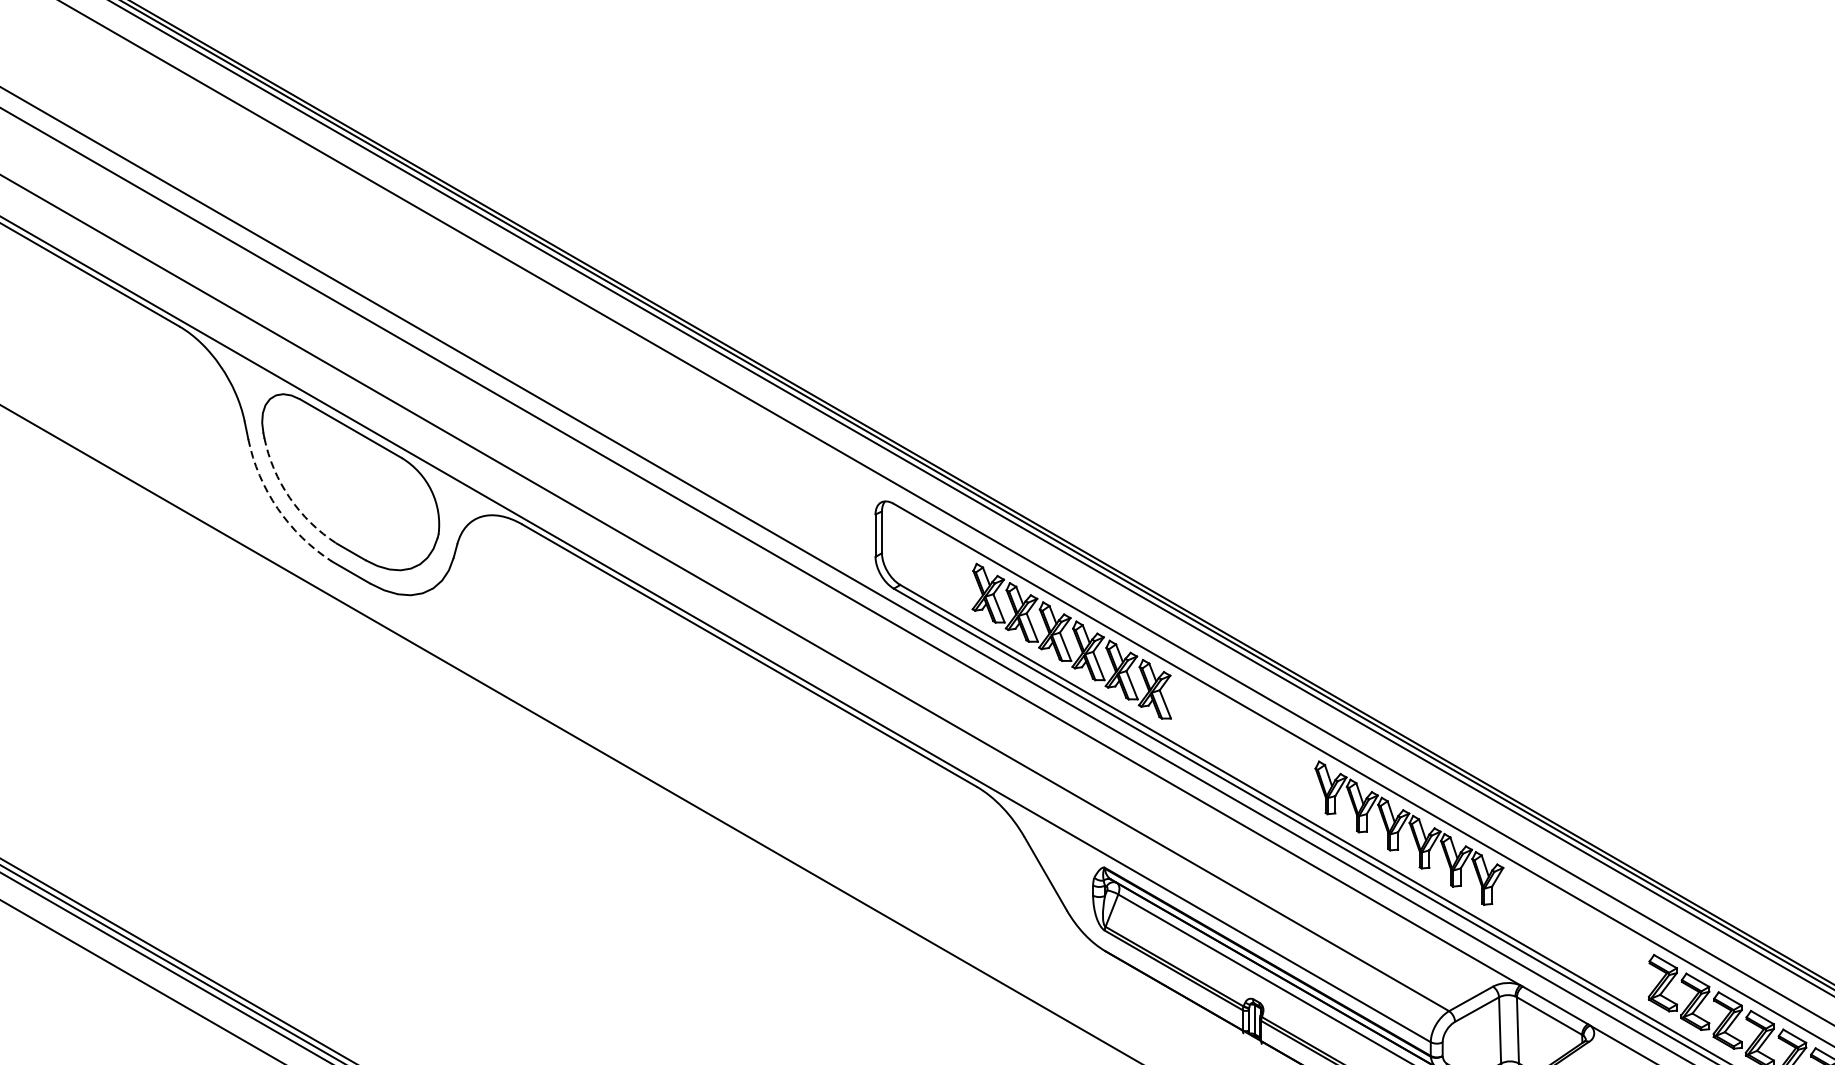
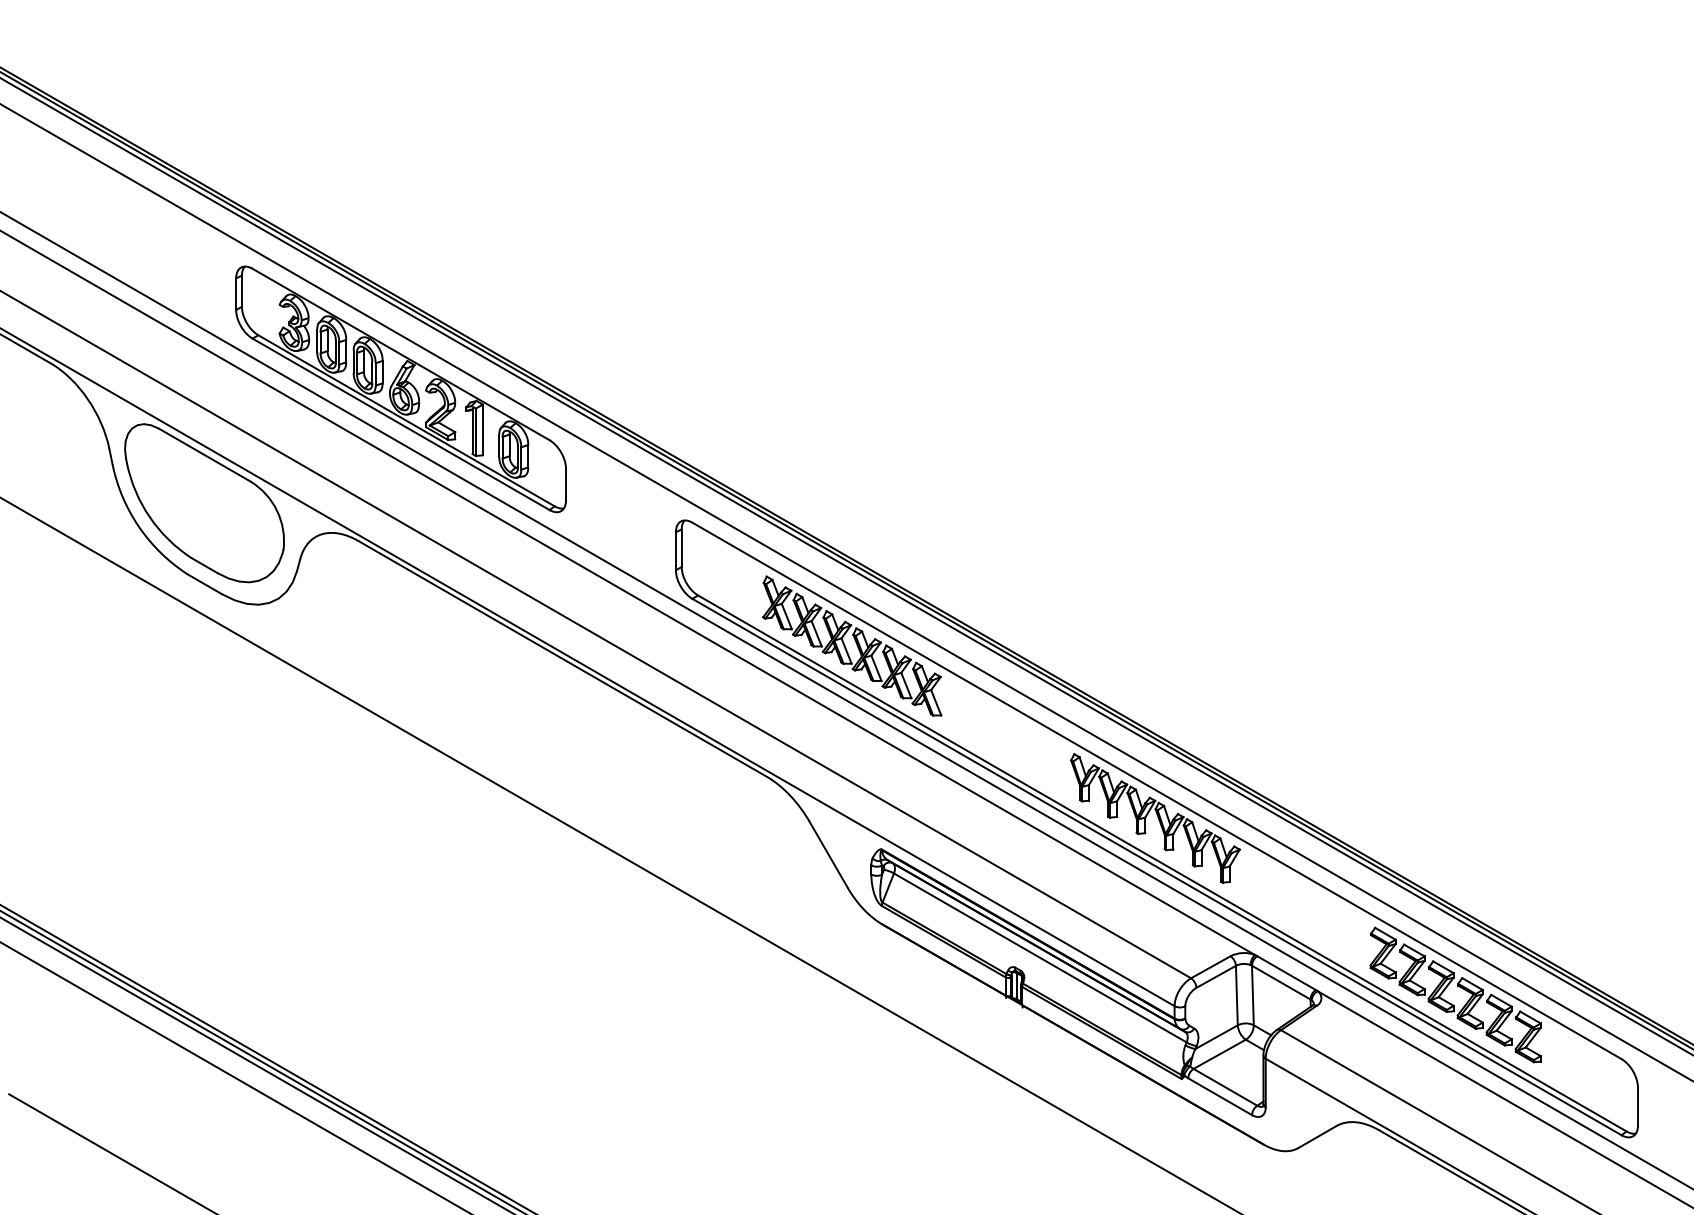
part: (568, 355) -> (400, 389), added
arc: (289, 498) -> (149, 517), dashed -> solid
arc: (278, 508) -> (139, 526), dashed -> solid

